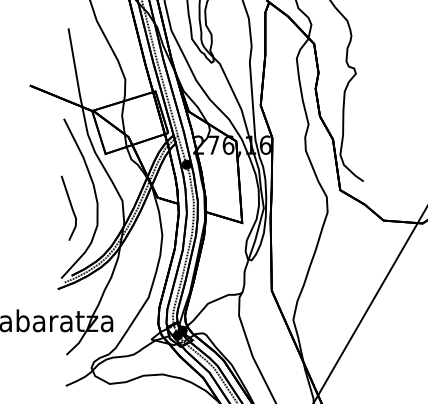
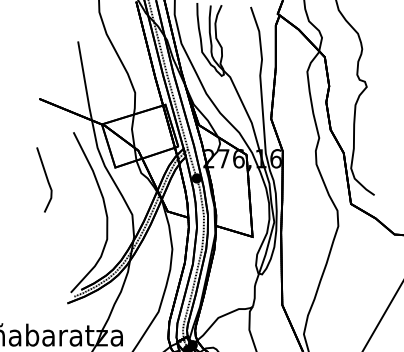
line: (70, 206) -> (45, 178), moved

